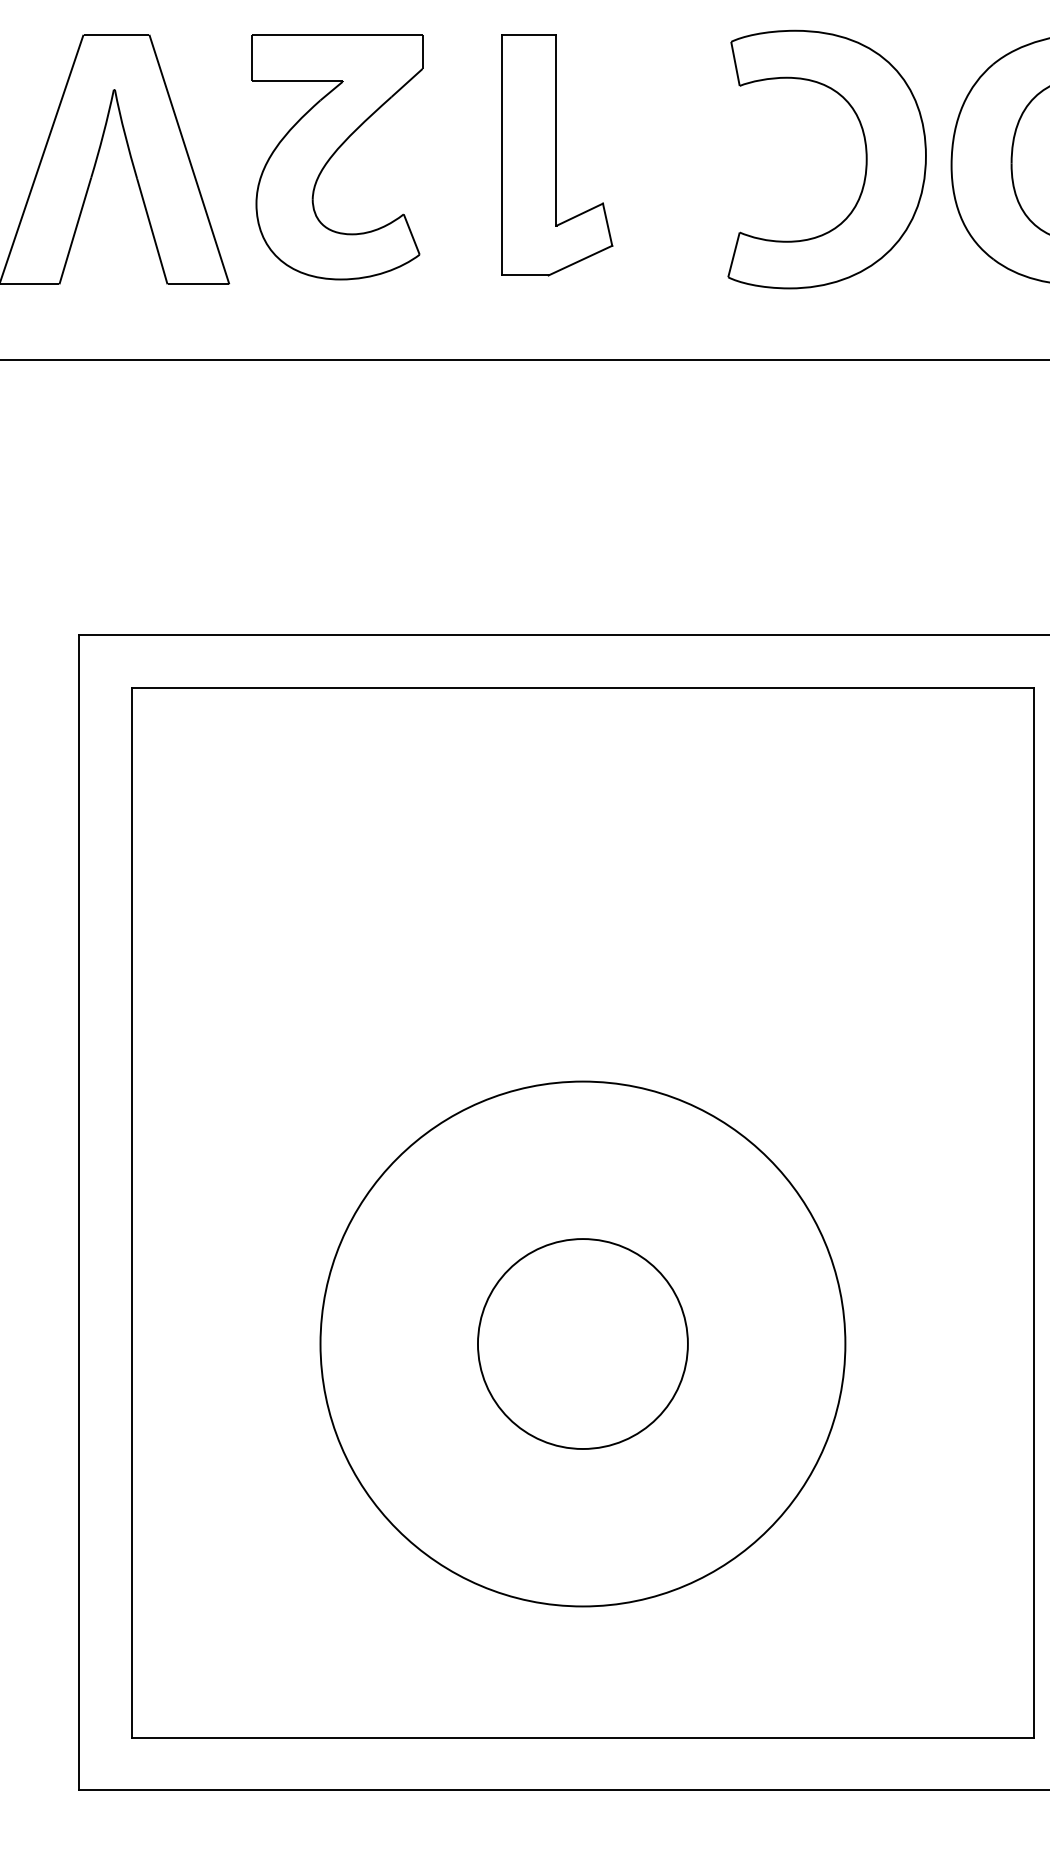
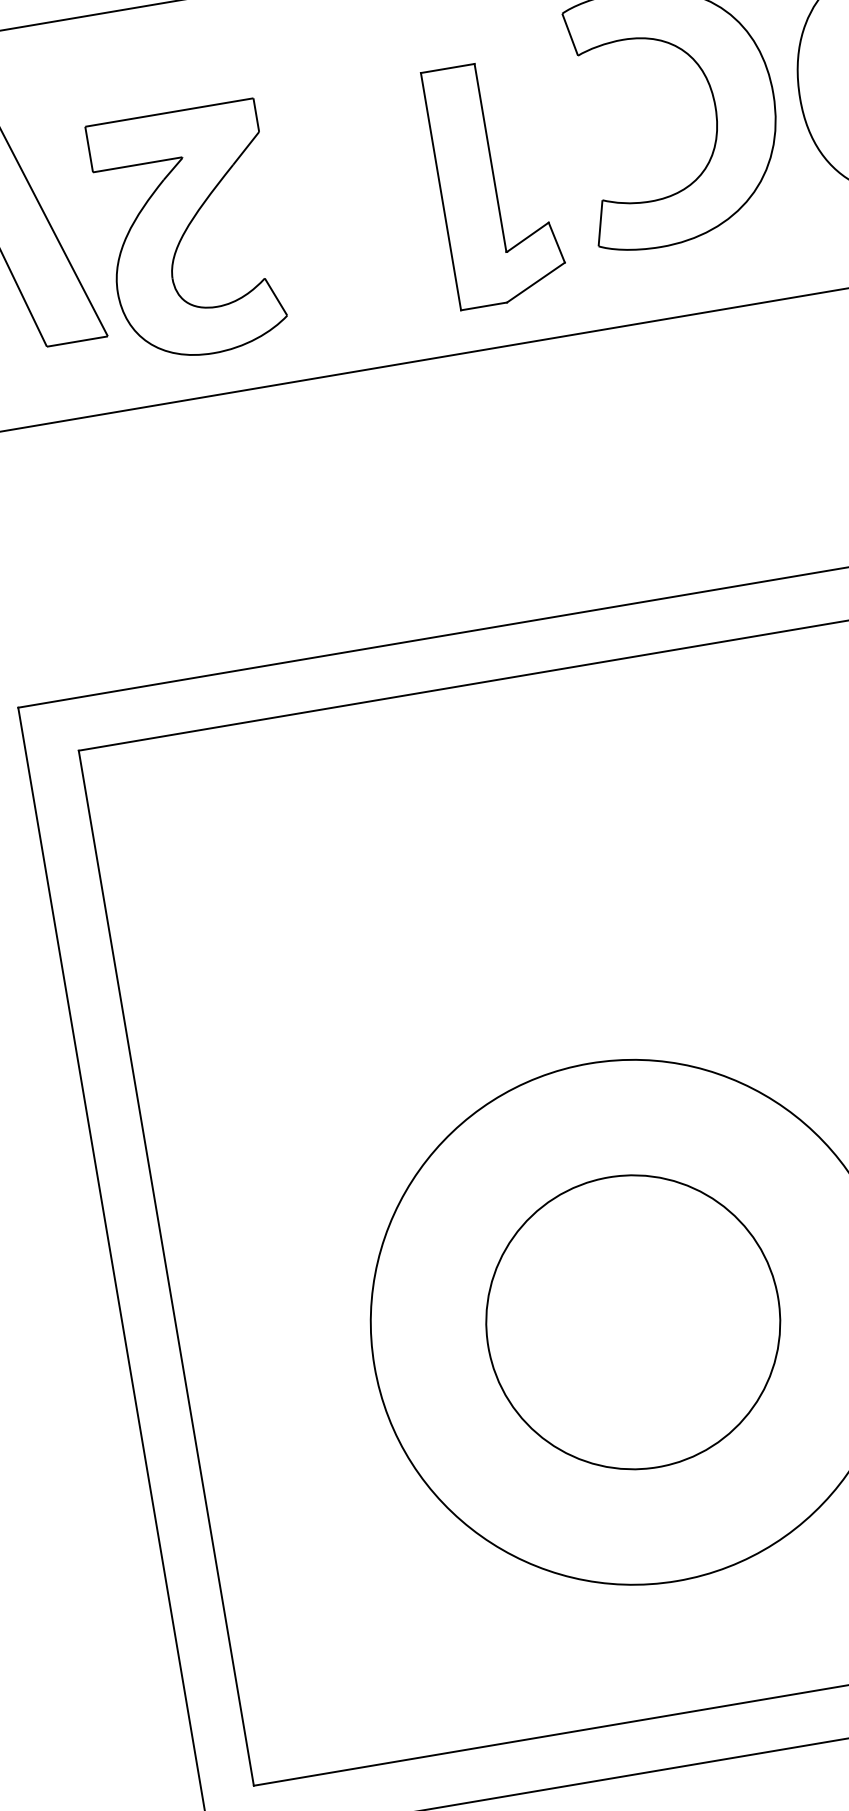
part: (557, 155) -> (495, 182), moved
part: (337, 157) -> (190, 233), moved
circle: (582, 1344) -> (632, 1322), size x1.4

